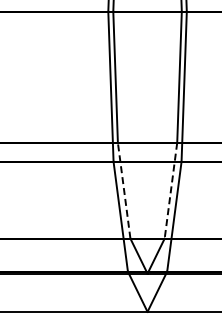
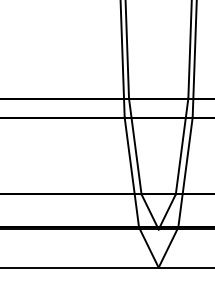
line: (124, 190) -> (135, 146), dashed -> solid
line: (170, 191) -> (181, 147), dashed -> solid

